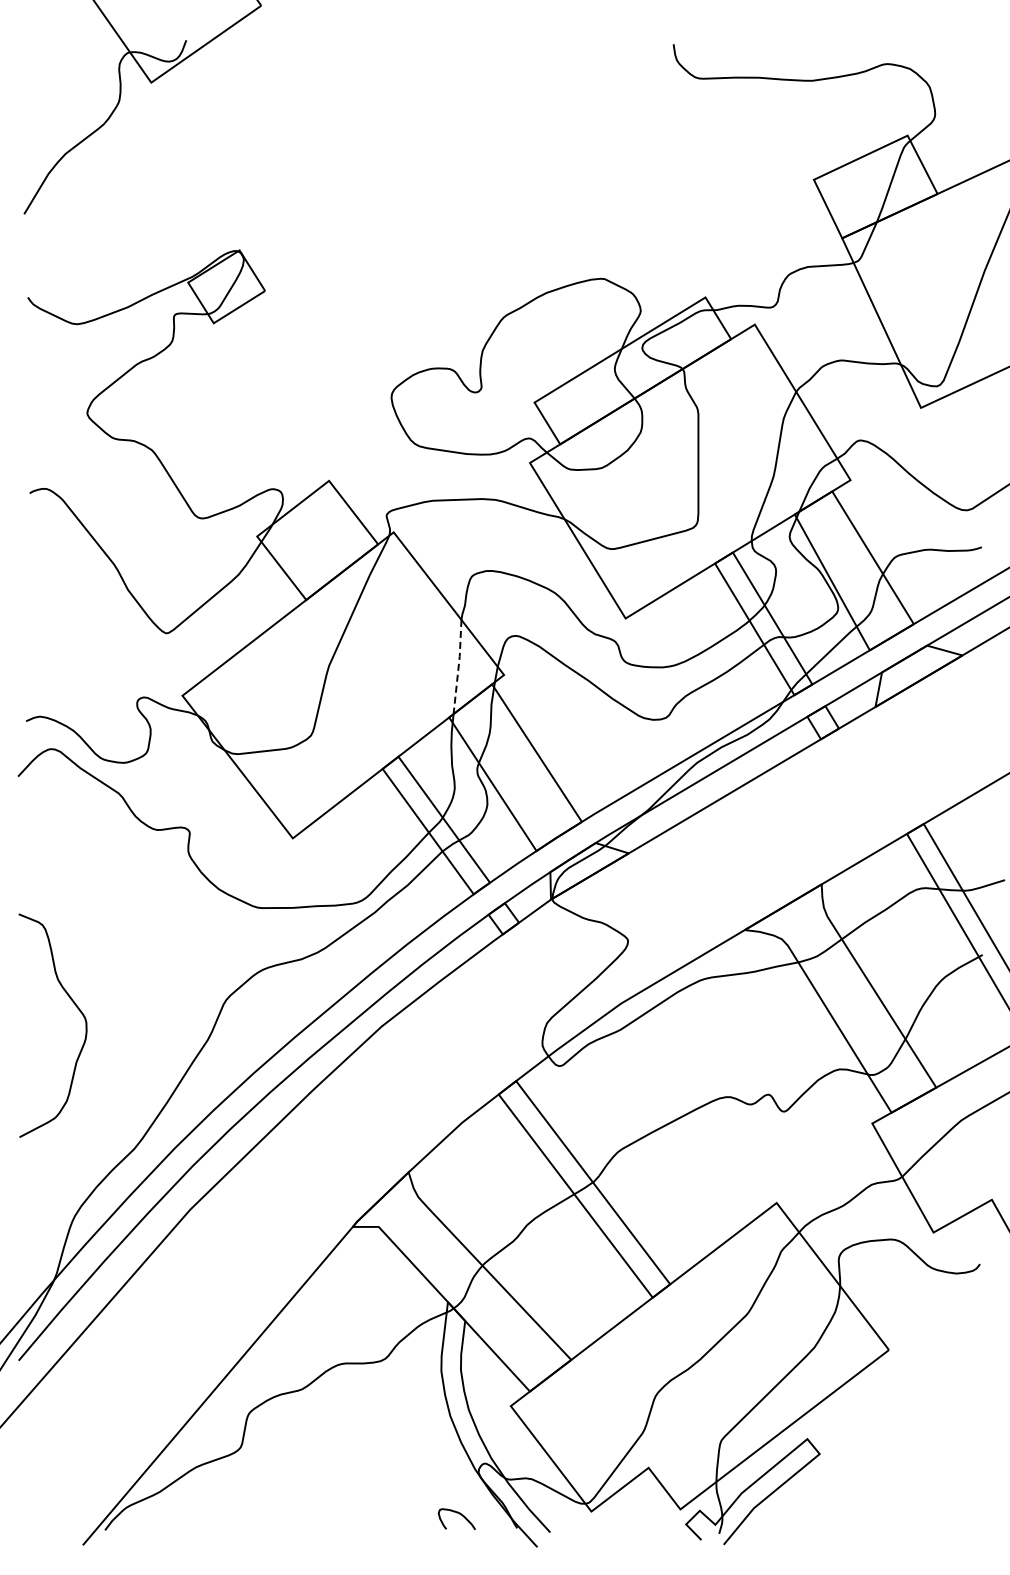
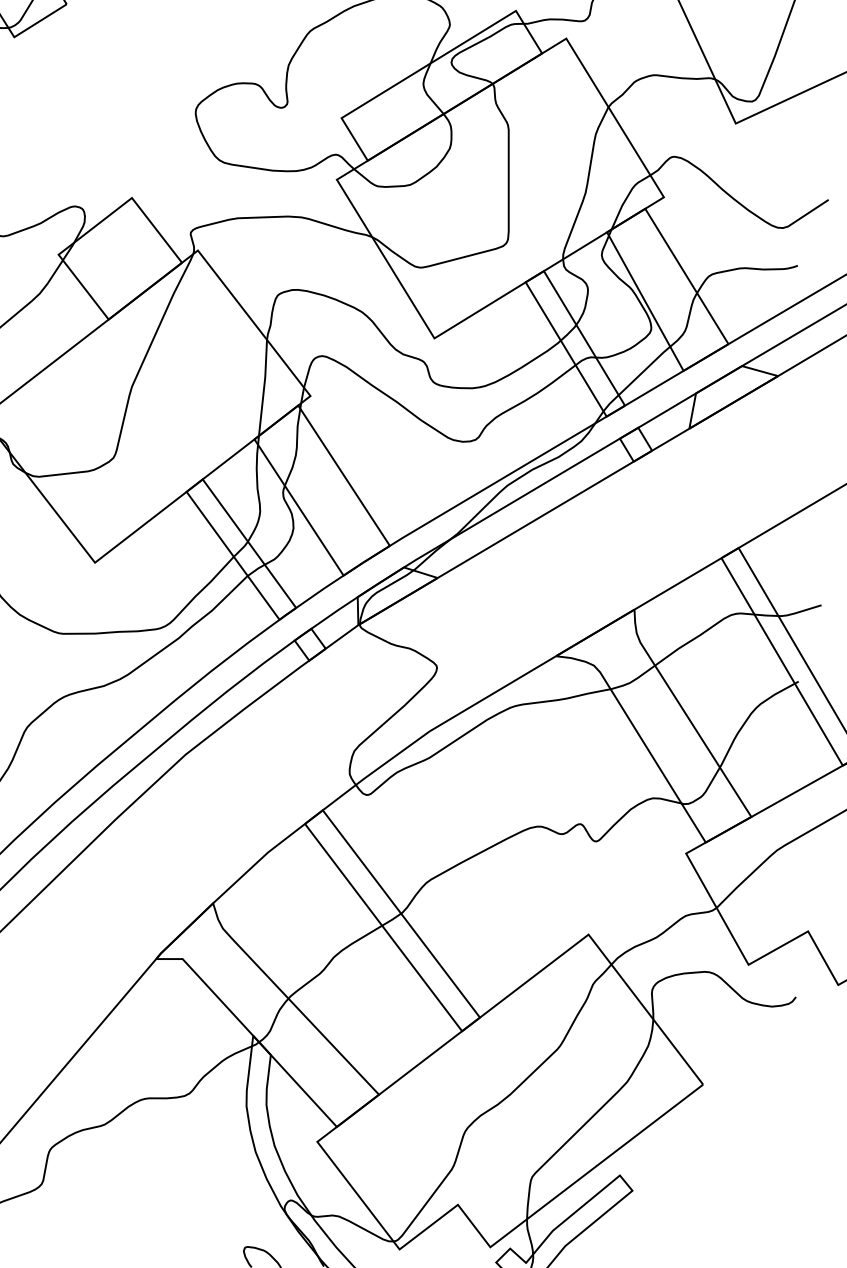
line: (458, 666) -> (263, 387), dashed -> solid

